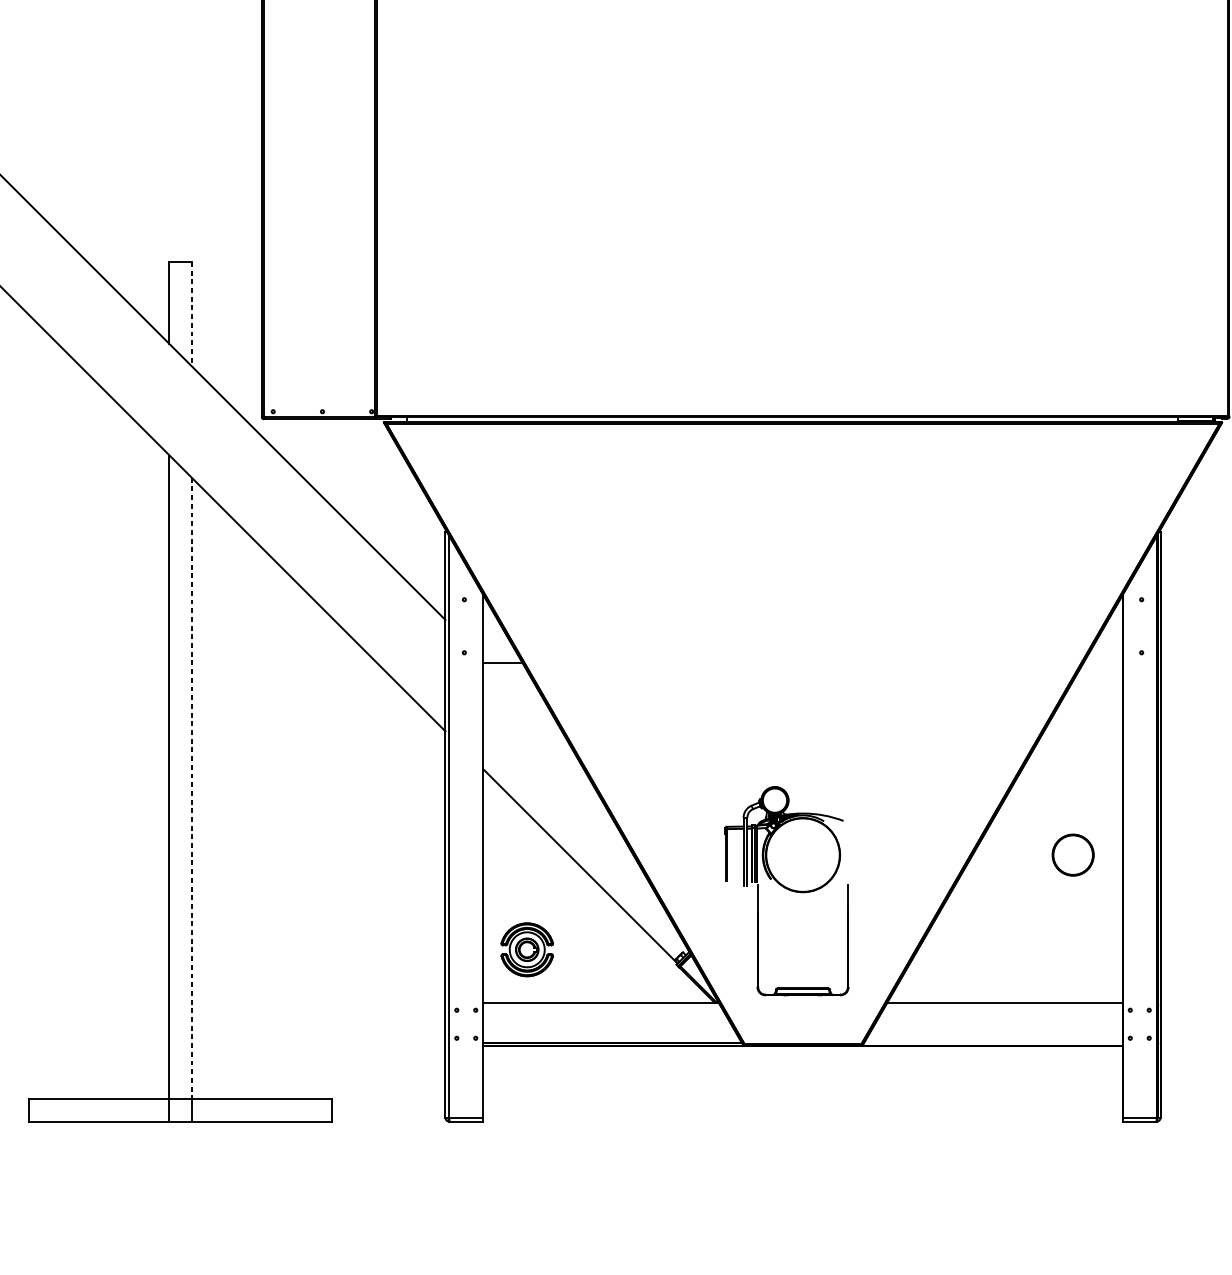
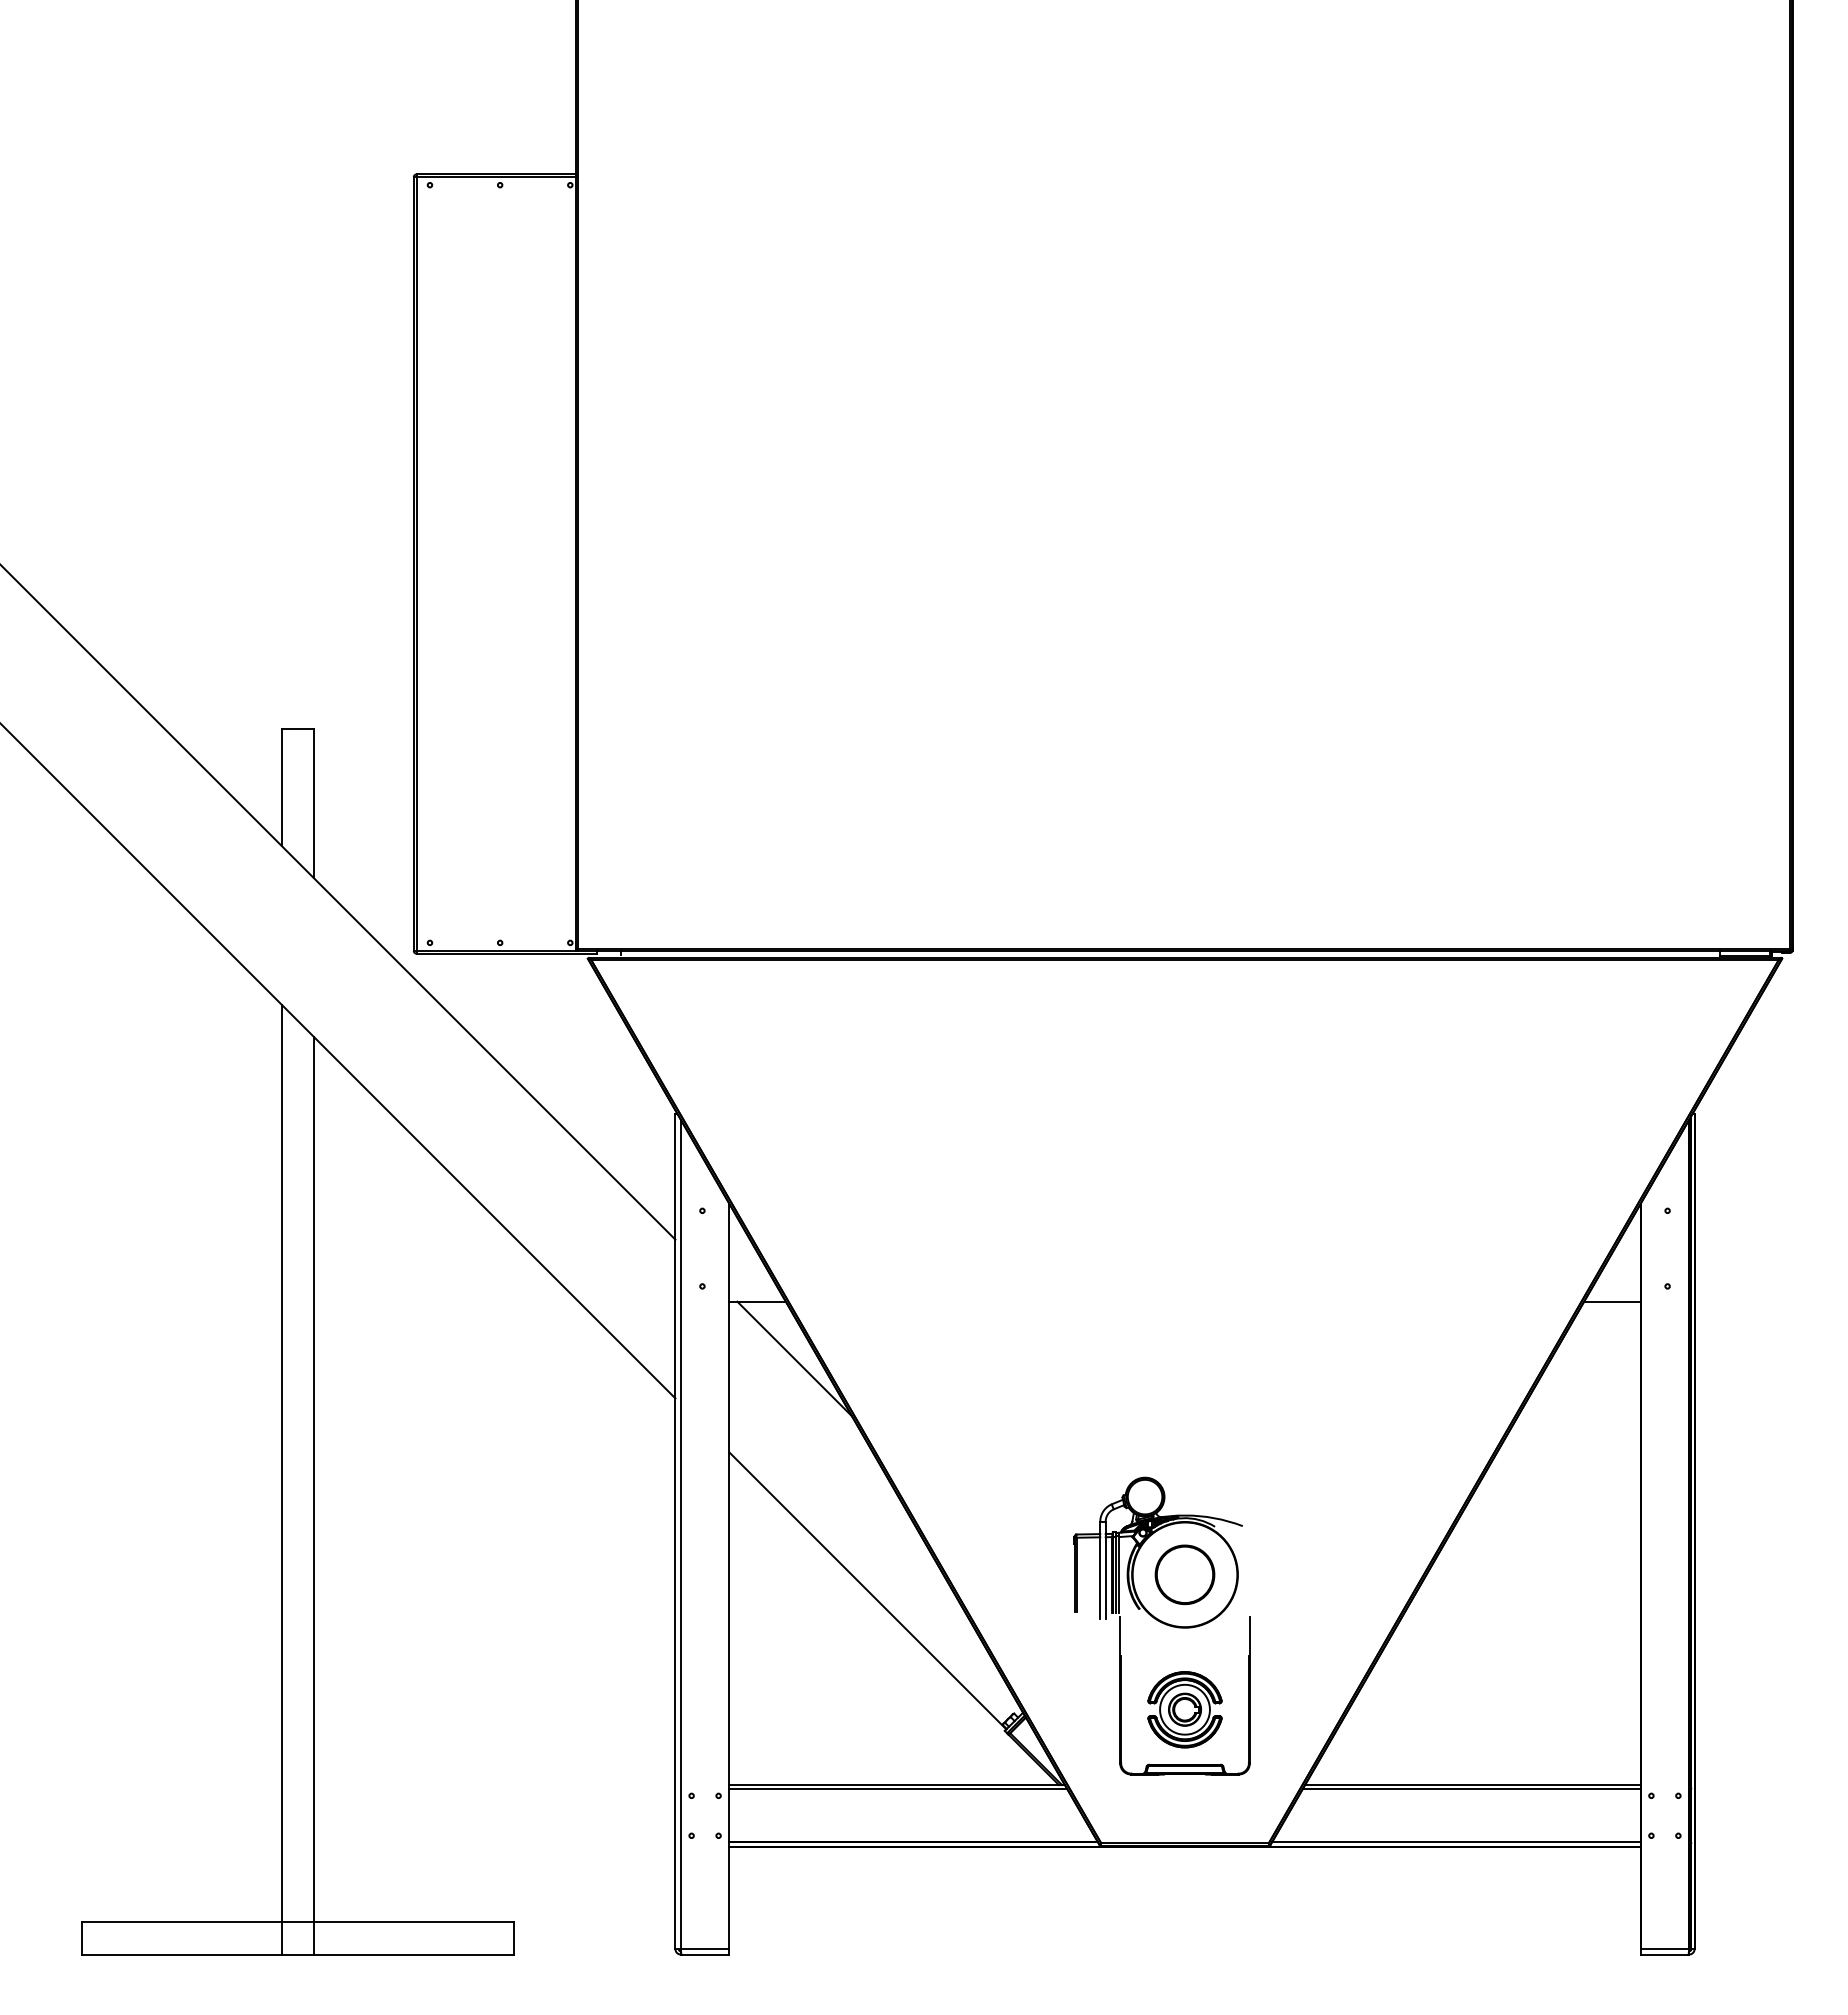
line: (191, 314) -> (313, 804), dashed -> solid
line: (1102, 663) -> (1612, 1301), added
line: (529, 703) -> (794, 1358), added
line: (191, 788) -> (313, 1479), dashed -> solid
part: (1072, 854) -> (1184, 1574), moved
part: (526, 949) -> (1184, 1709), moved
line: (601, 1005) -> (898, 1789), added
line: (1004, 1005) -> (1471, 1789), added
line: (993, 1042) -> (1456, 1842), added

